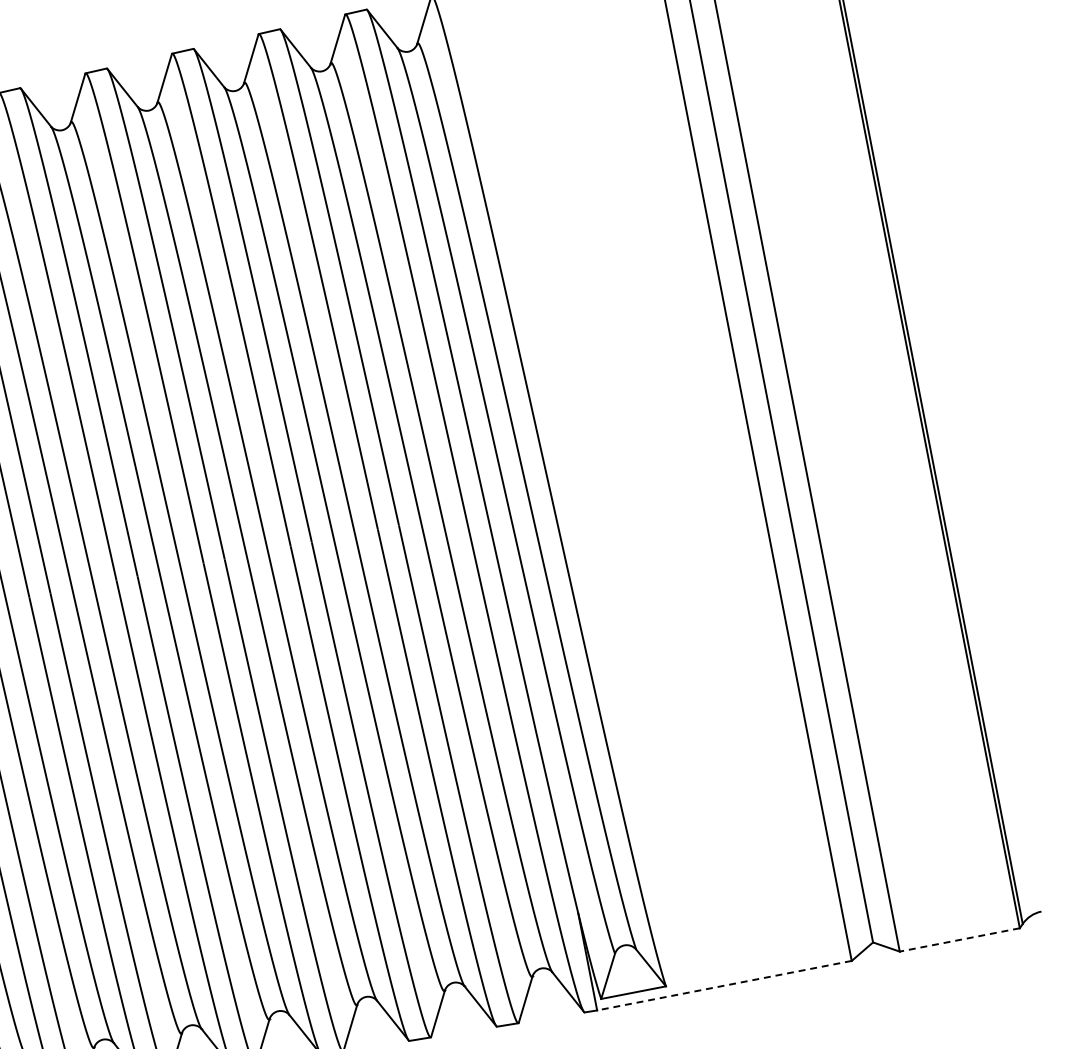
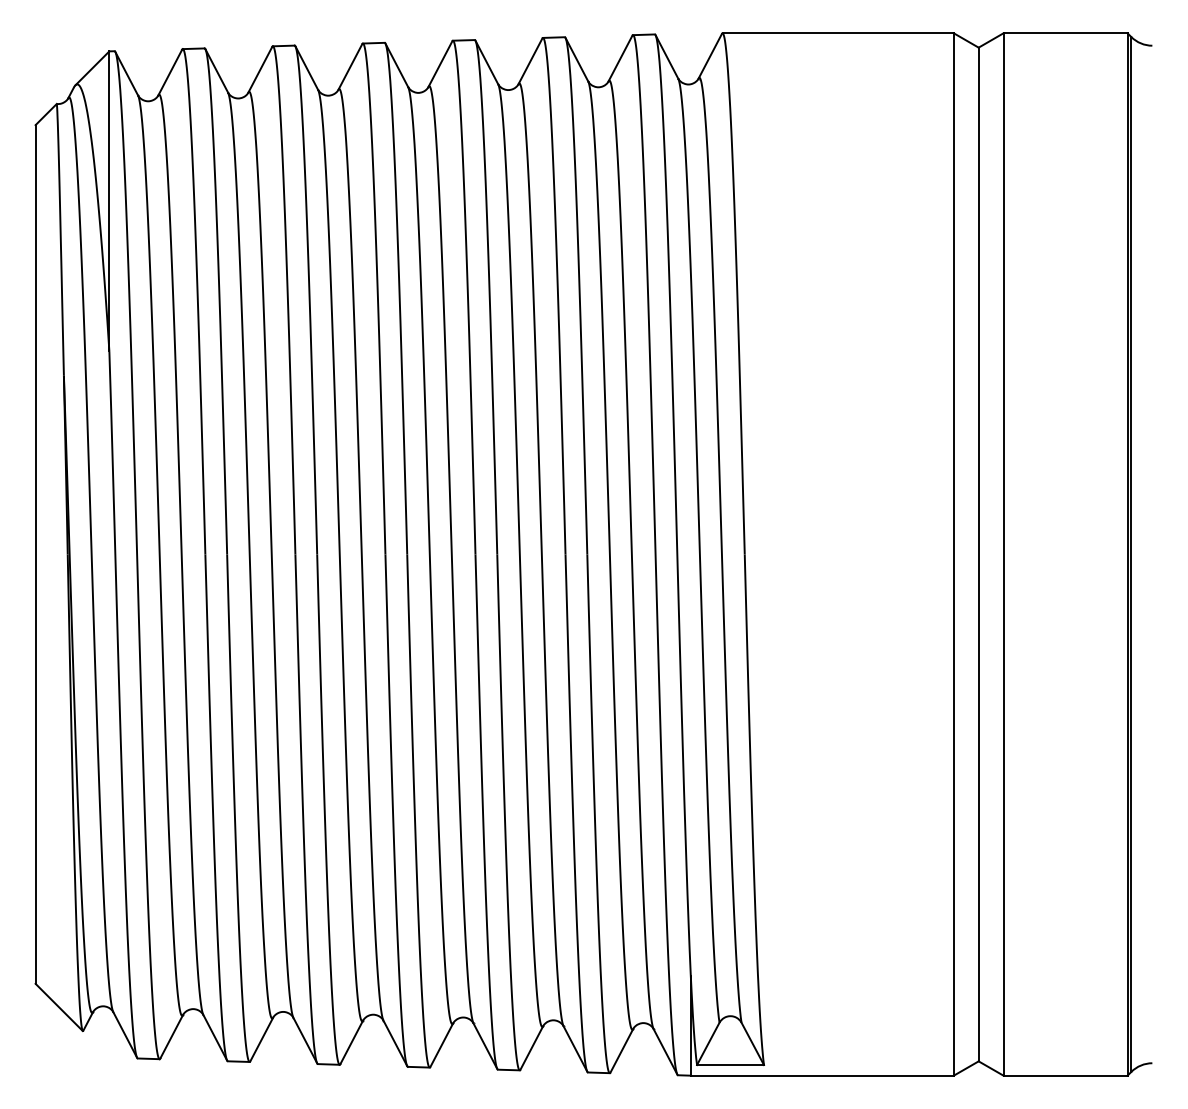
line: (959, 939) -> (1065, 1075), dashed -> solid
line: (724, 985) -> (822, 1075), dashed -> solid

